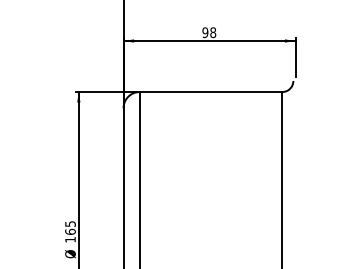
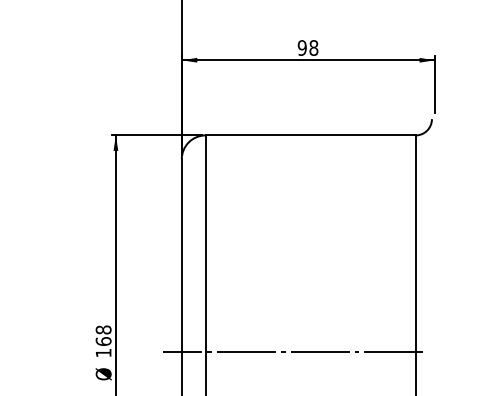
text: (70, 224) -> (103, 330), 165 -> 168
line: (198, 239) -> (292, 352), added

